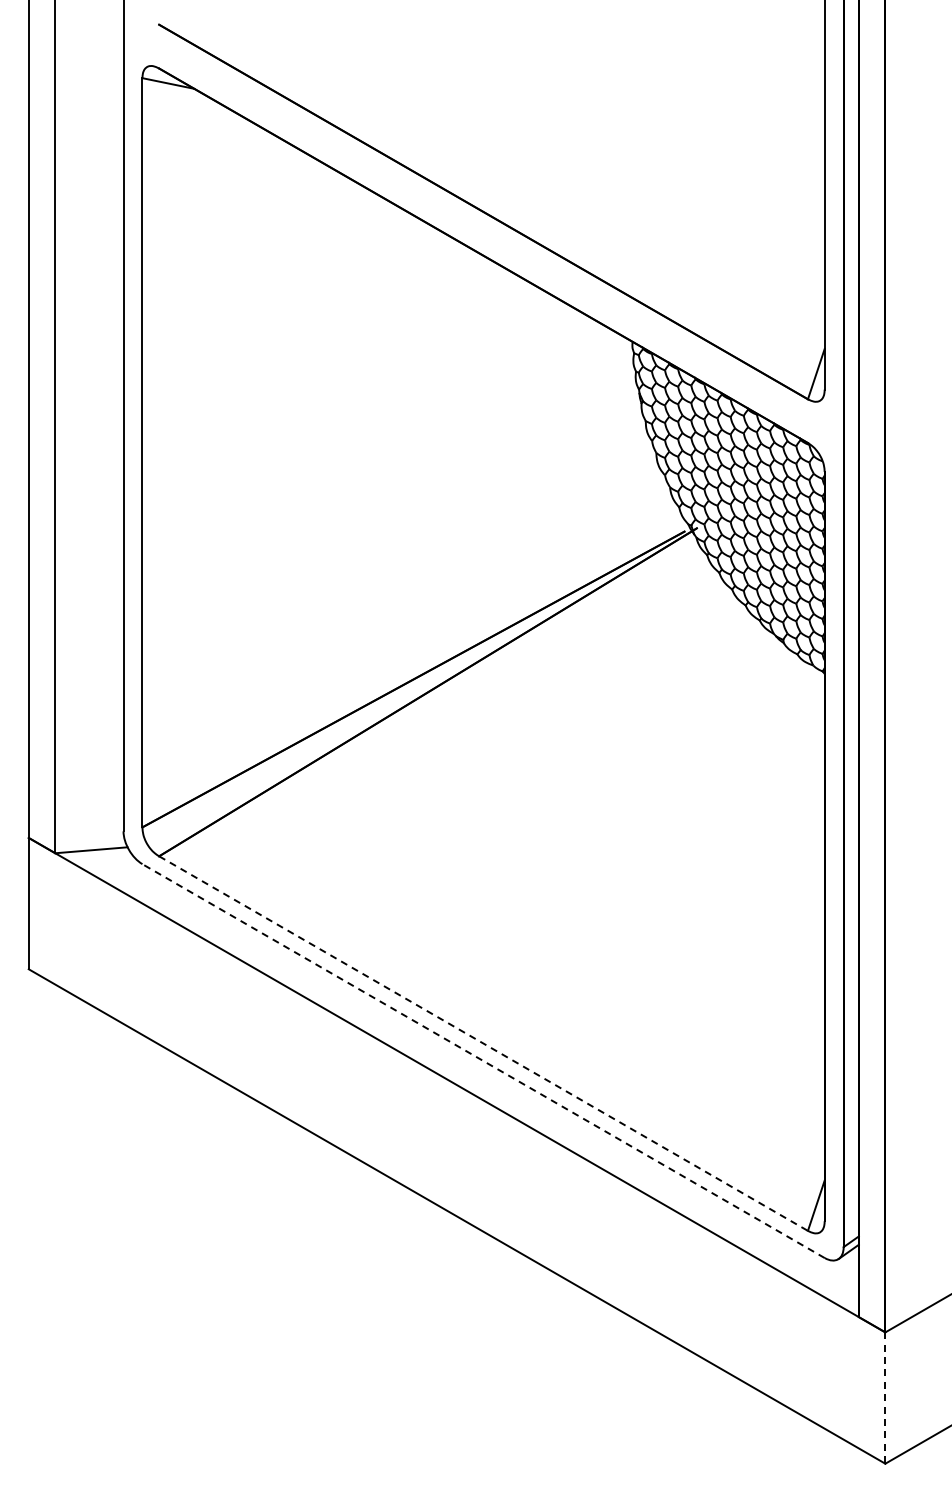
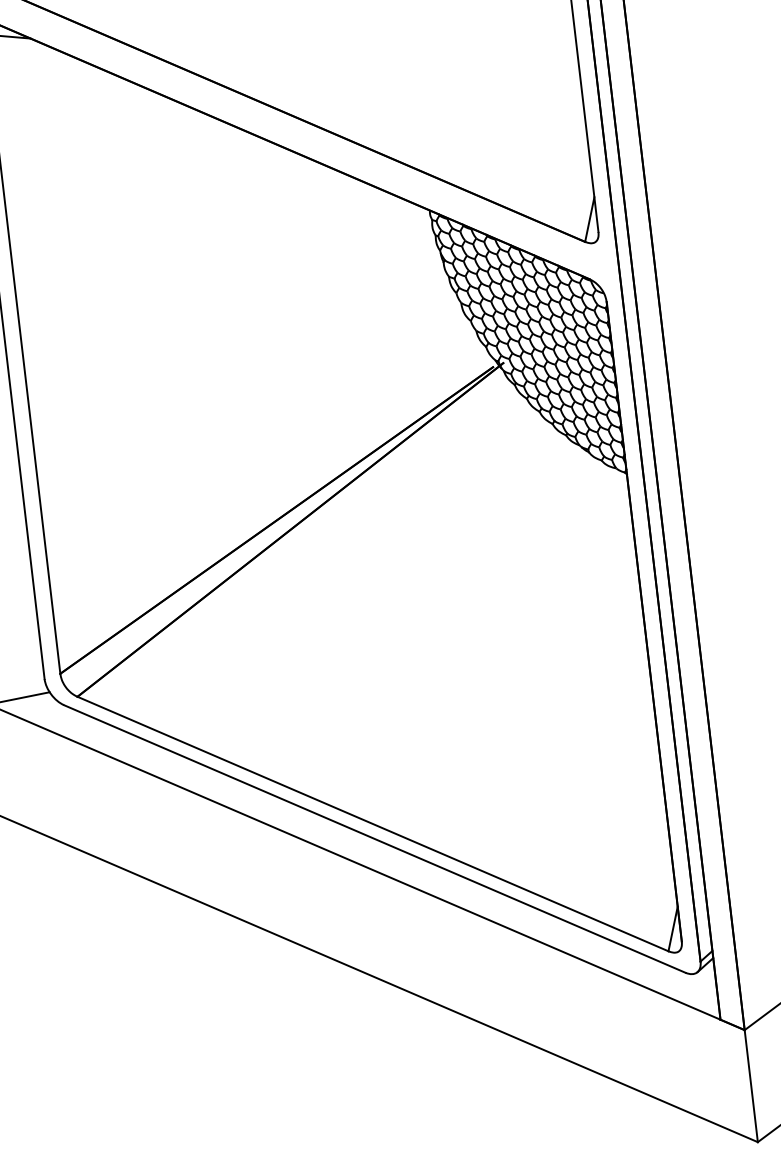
line: (483, 1043) -> (372, 823), dashed -> solid
line: (483, 1061) -> (374, 839), dashed -> solid
line: (885, 1398) -> (751, 1086), dashed -> solid

